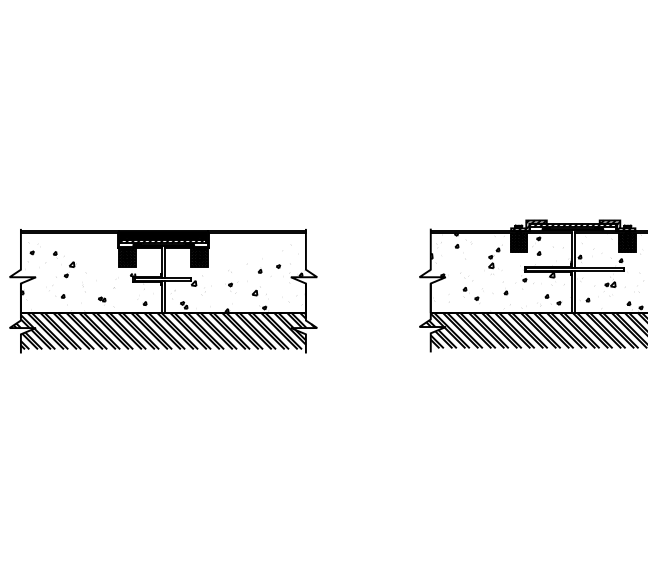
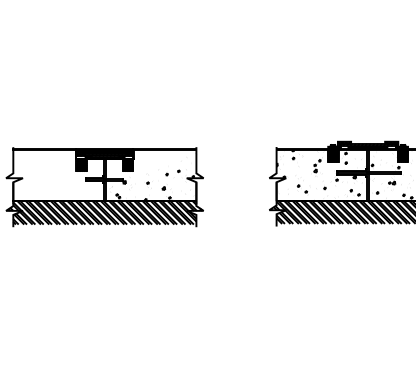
hatch: (86, 276) -> (55, 177), removed

